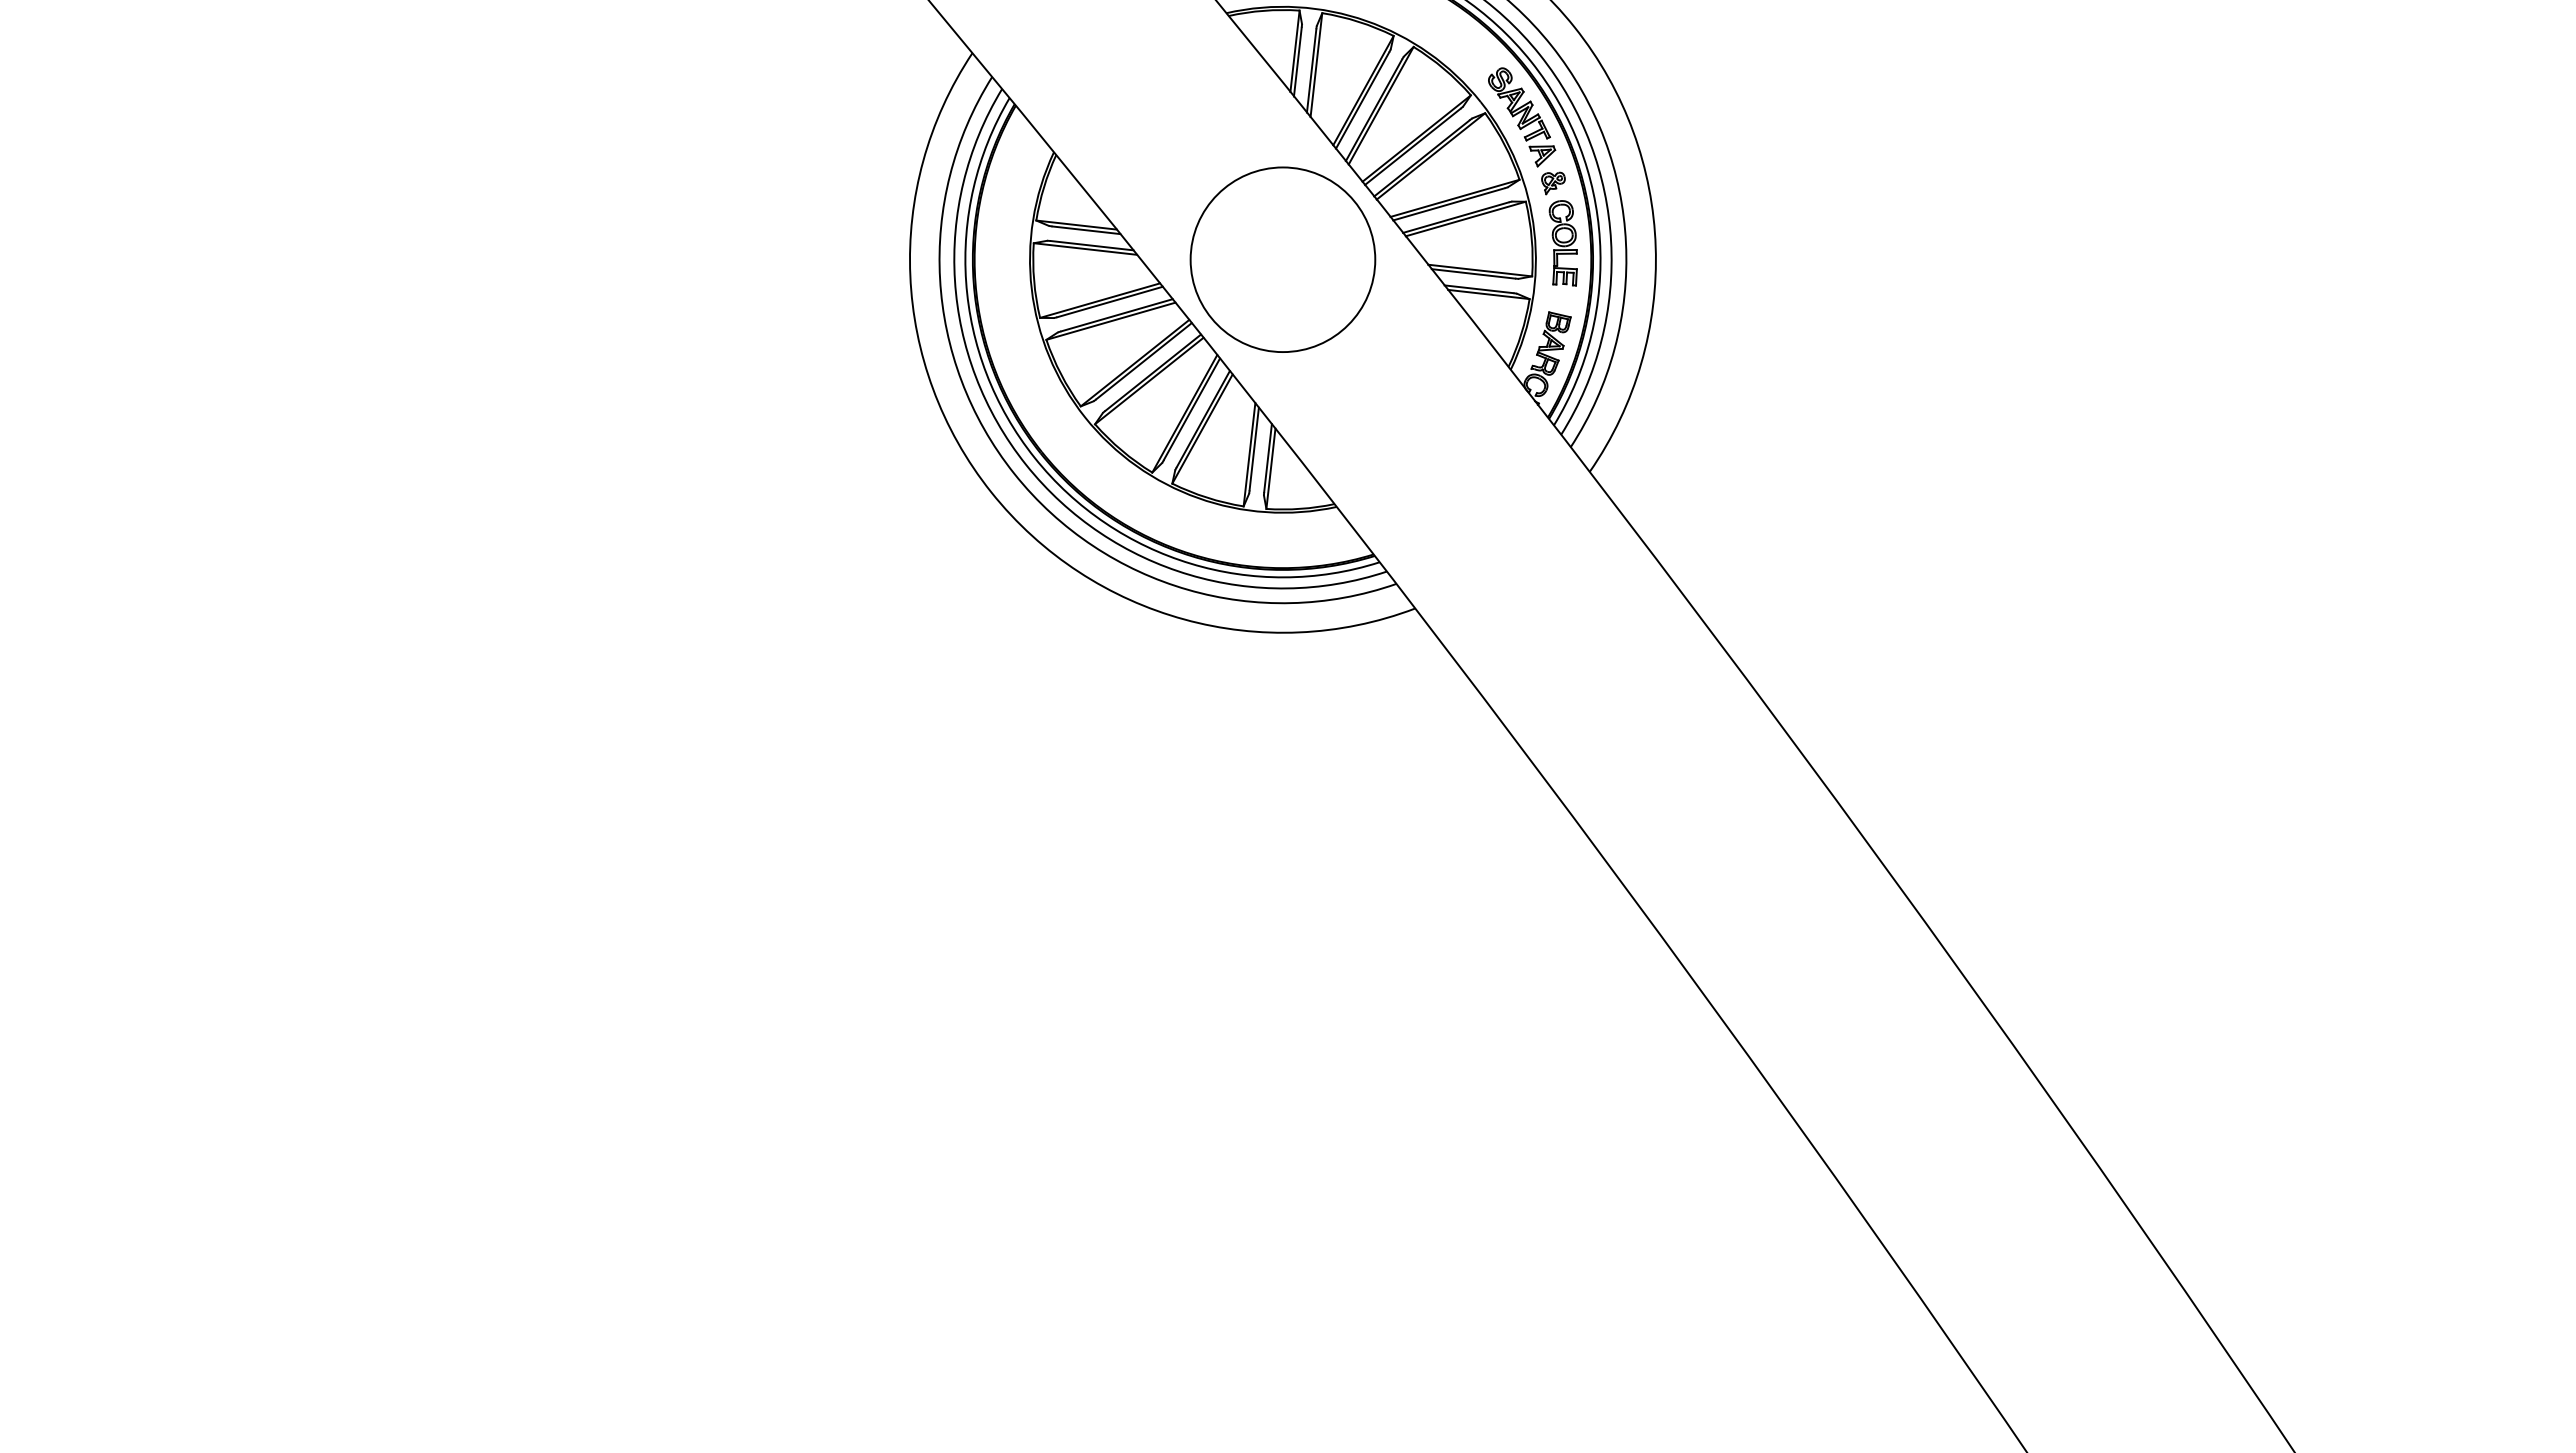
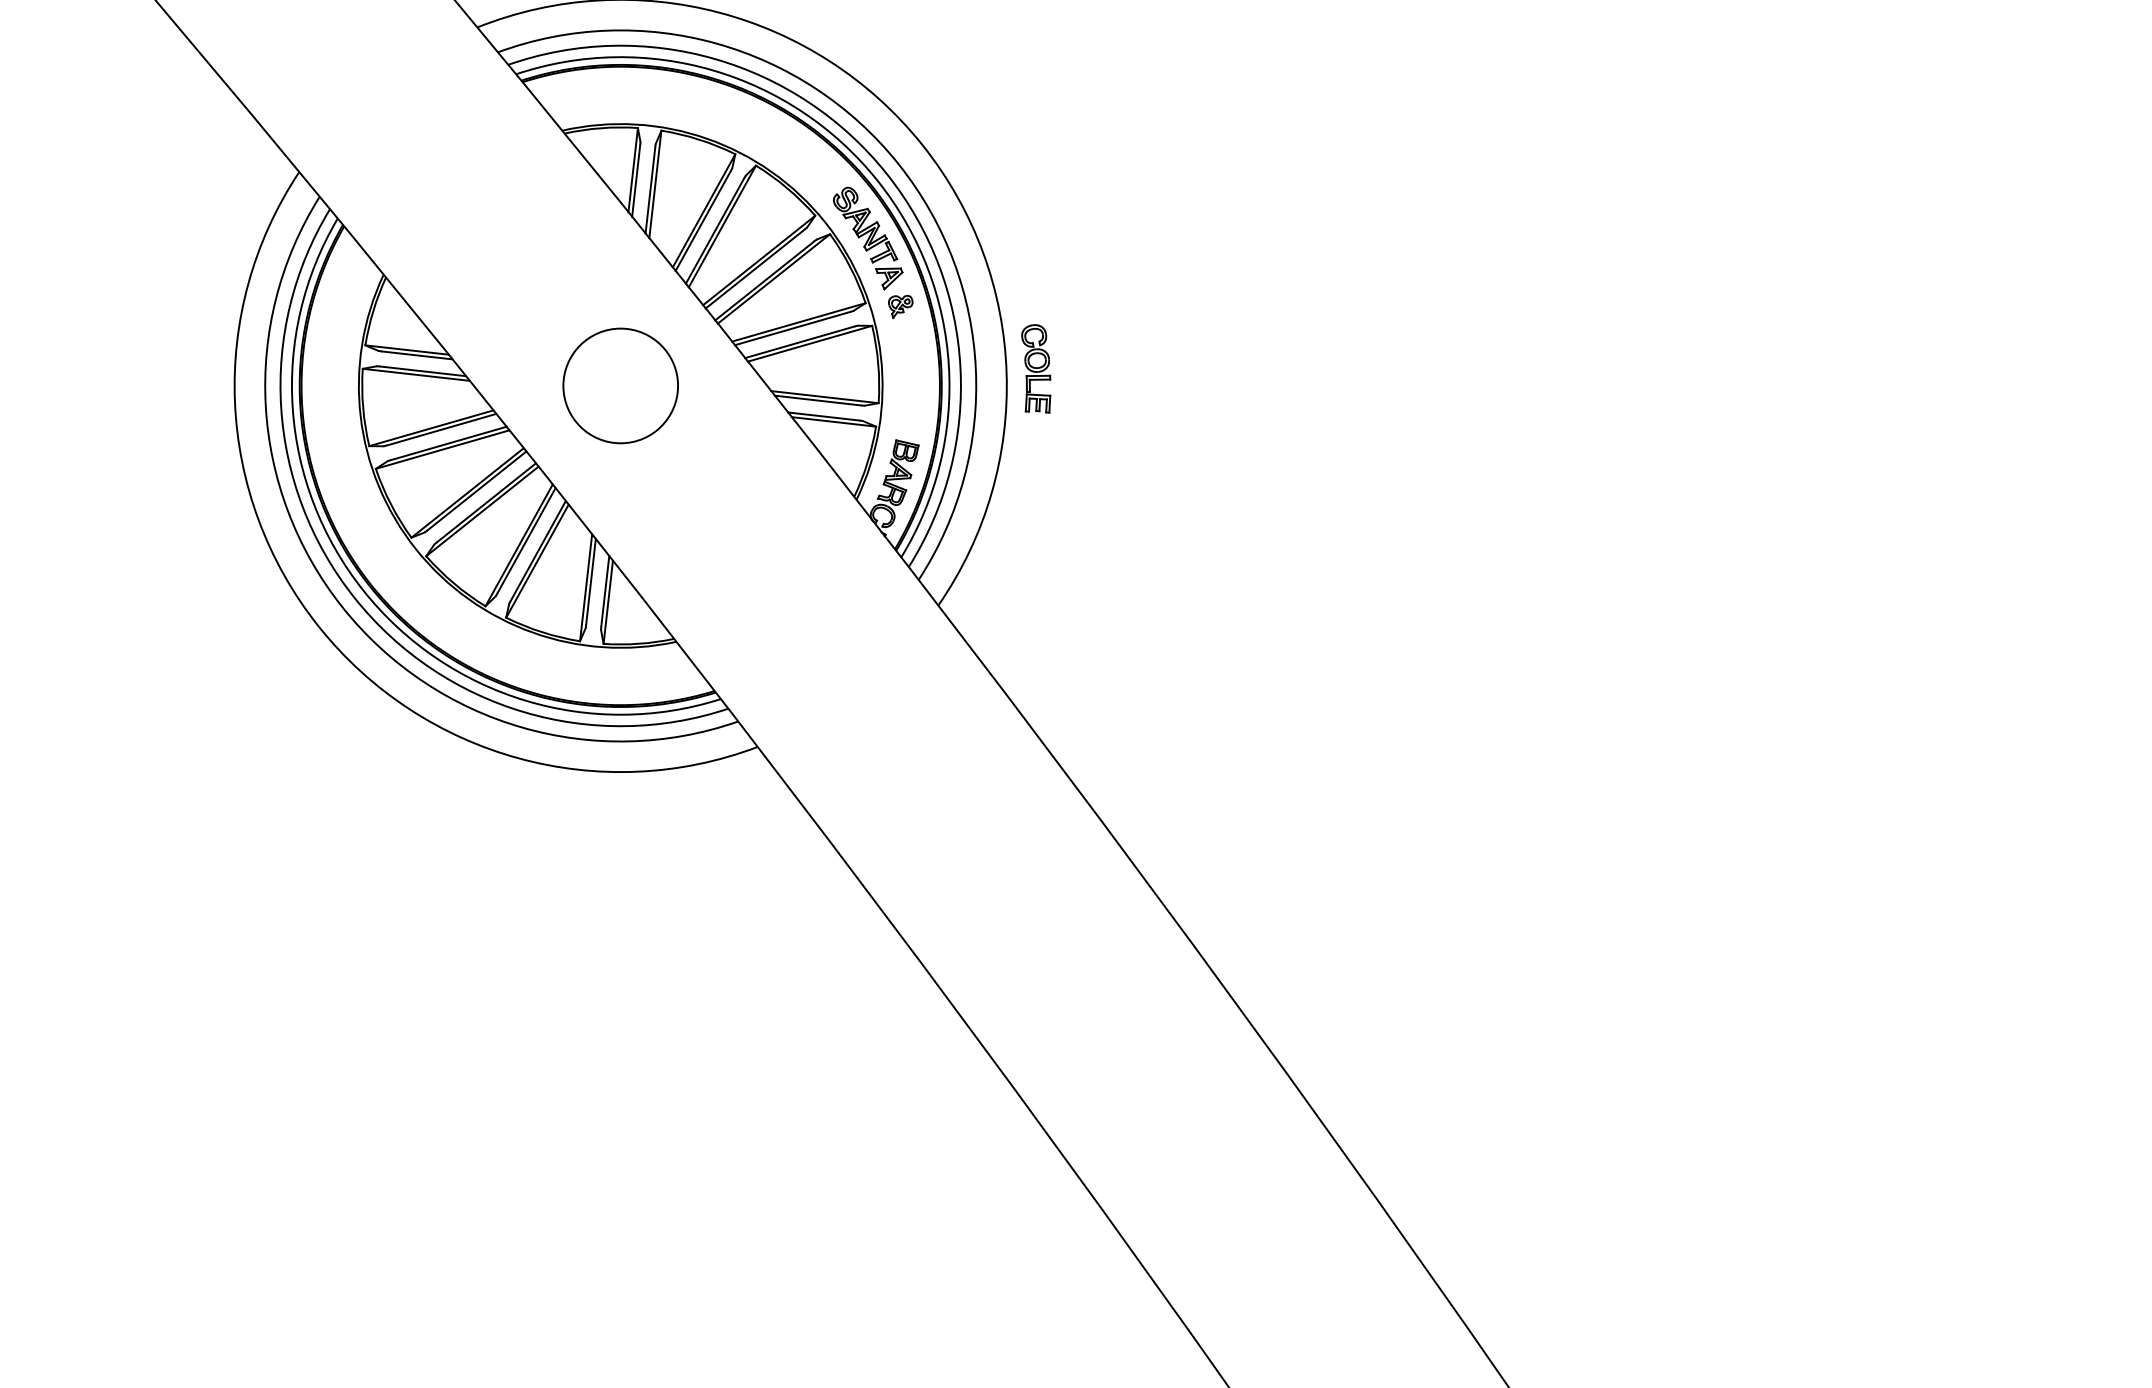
part: (1562, 243) -> (1035, 369), moved
circle: (1282, 259) -> (620, 385), size x0.6

